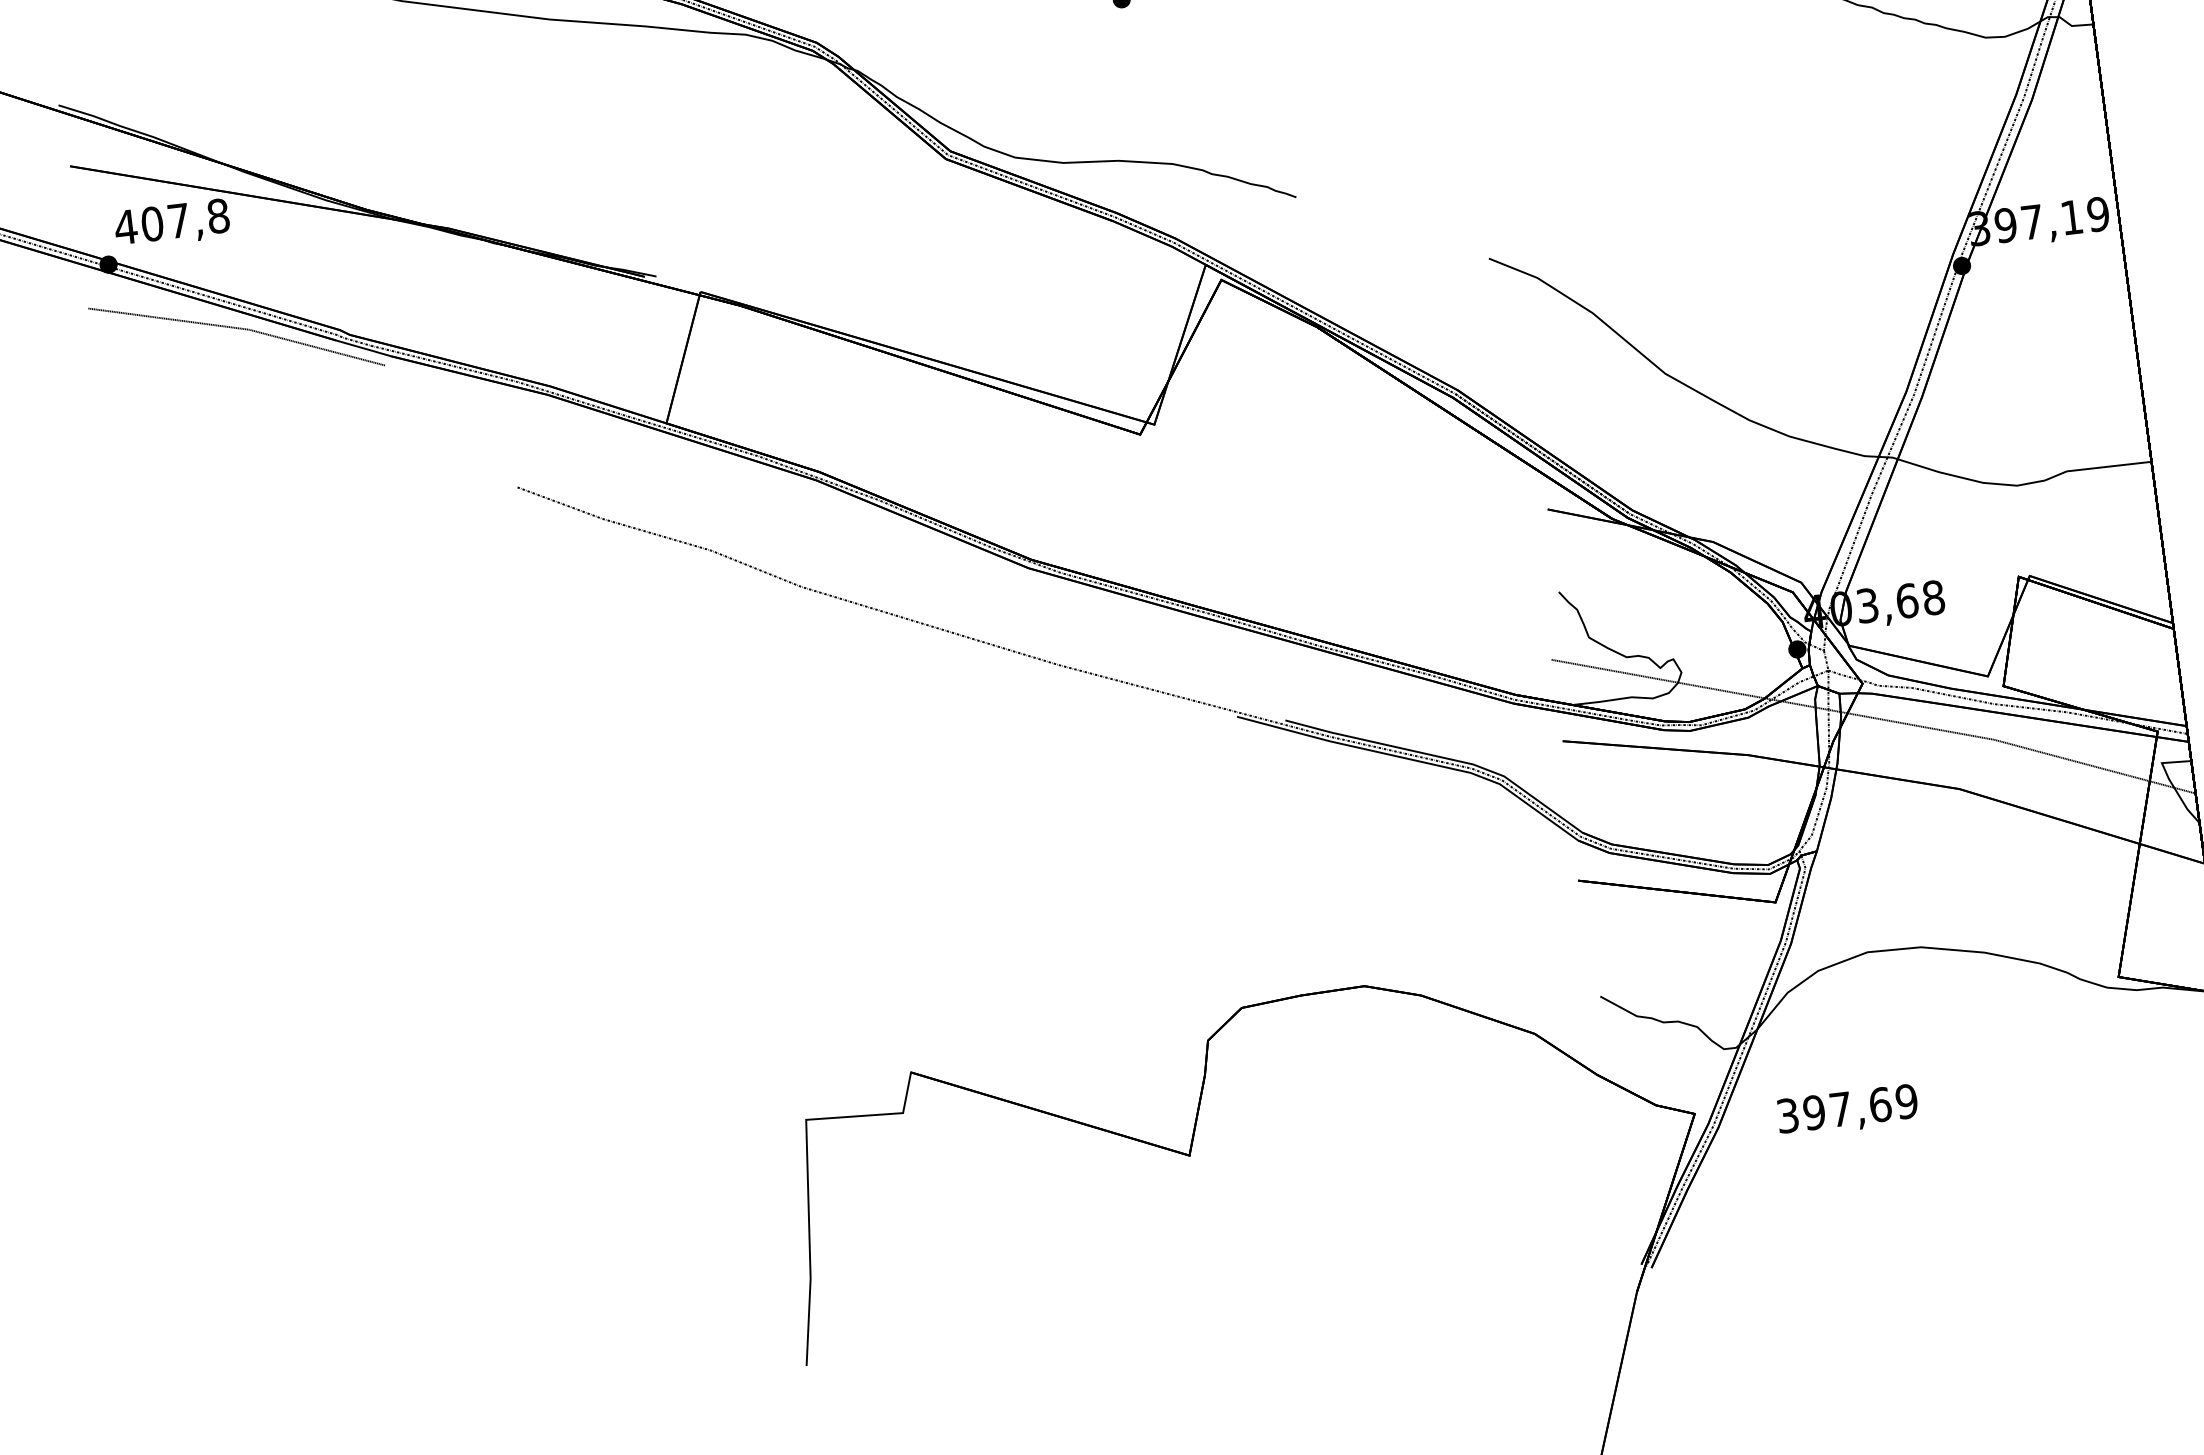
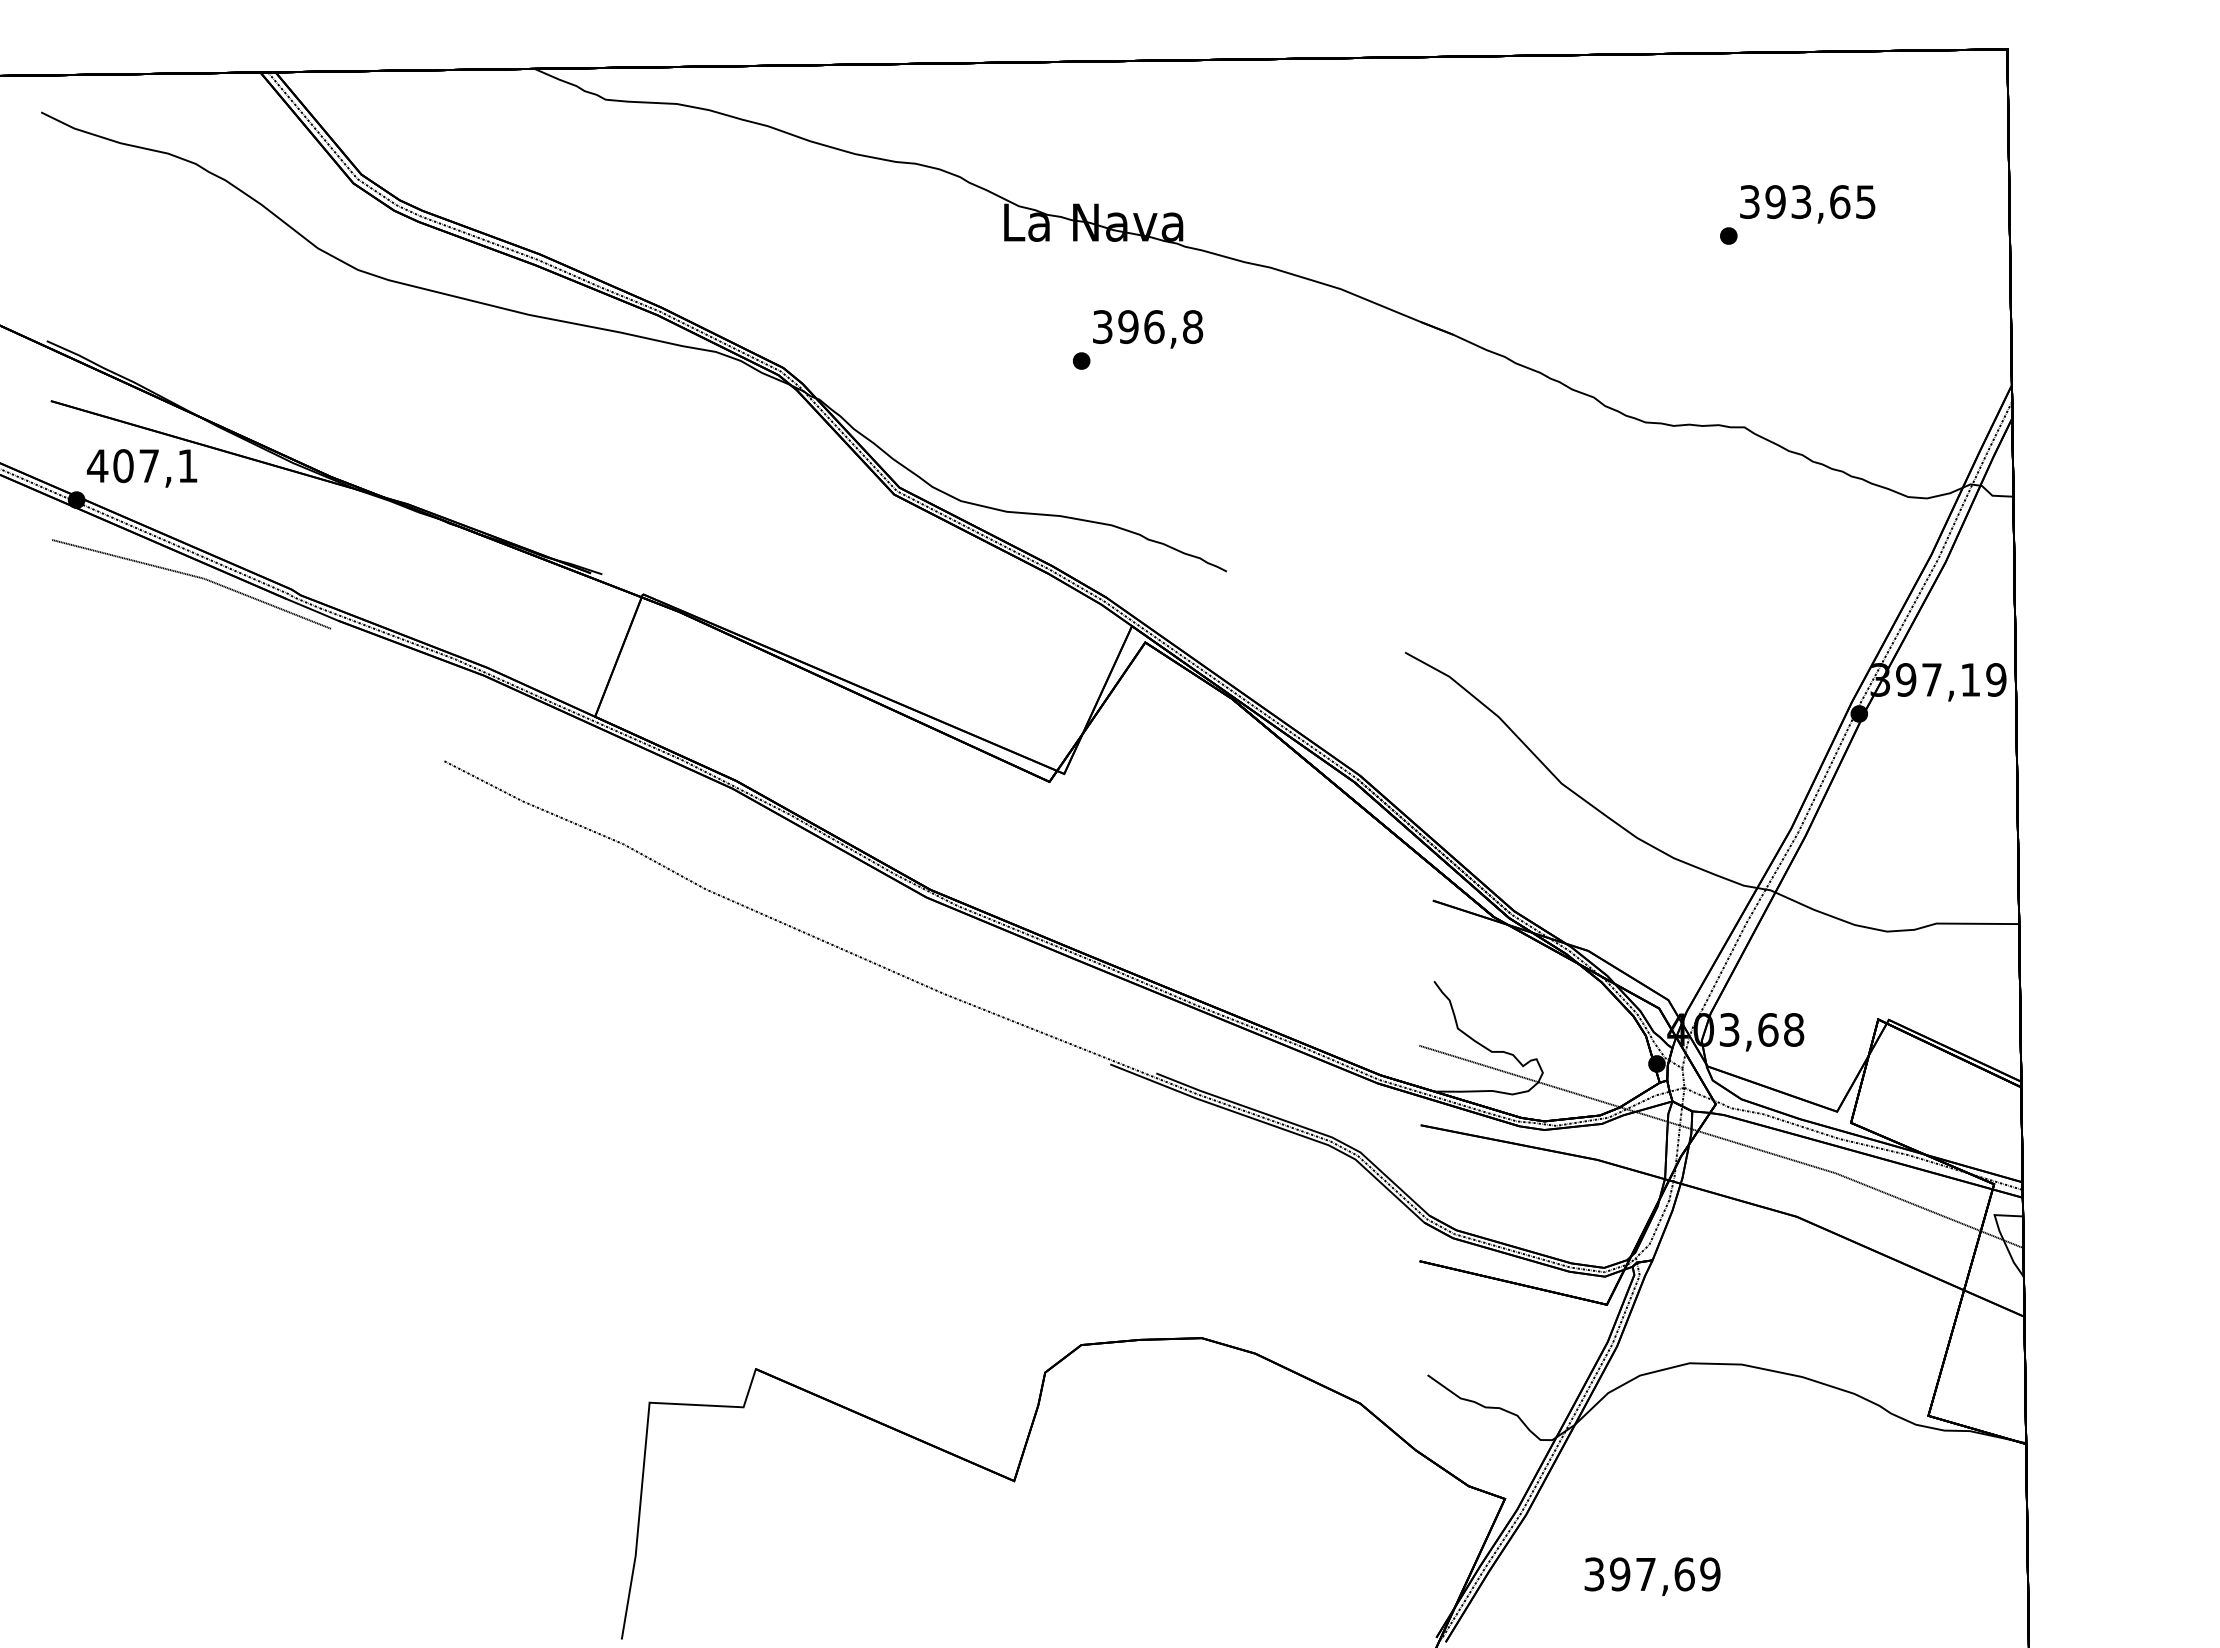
text: (218, 216) -> (187, 466), 407,8 -> 407,1
text: (1847, 1110) -> (1652, 1576), moved

